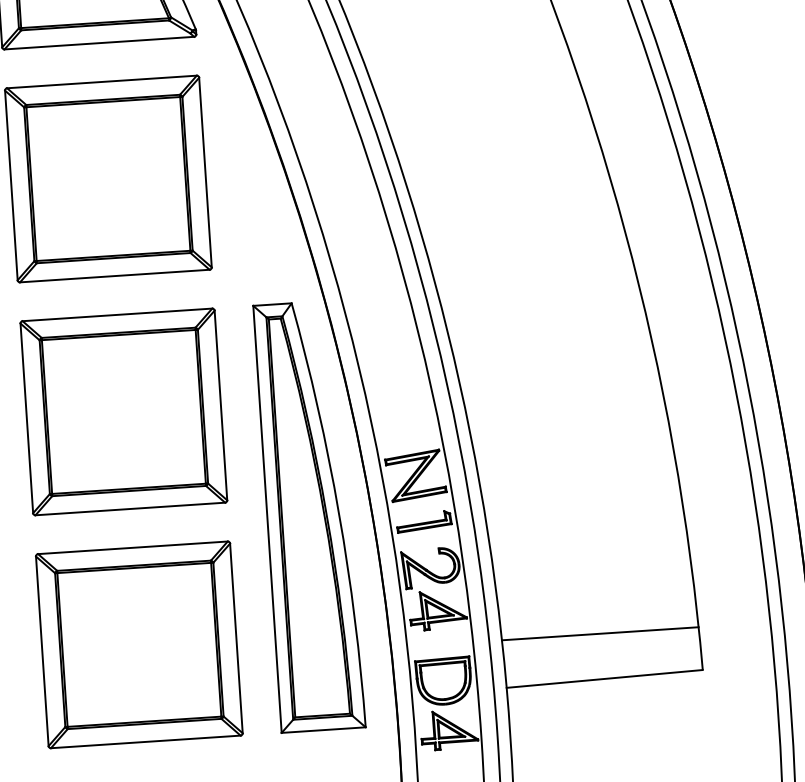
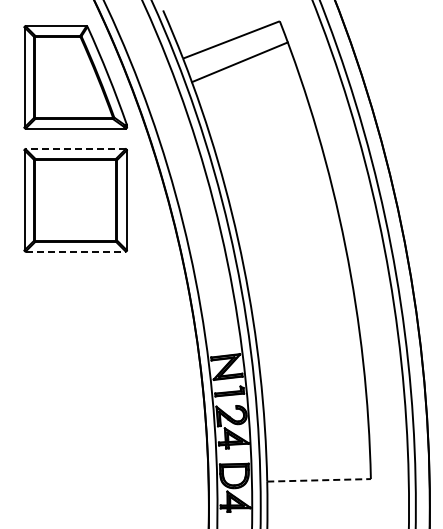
line: (101, 82) -> (75, 149), solid -> dashed
line: (116, 275) -> (76, 251), solid -> dashed
part: (123, 412) -> (75, 323), removed
part: (309, 516) -> (169, 384), removed
line: (600, 633) -> (318, 456), removed
part: (138, 643) -> (75, 445), removed
line: (605, 679) -> (319, 480), solid -> dashed

